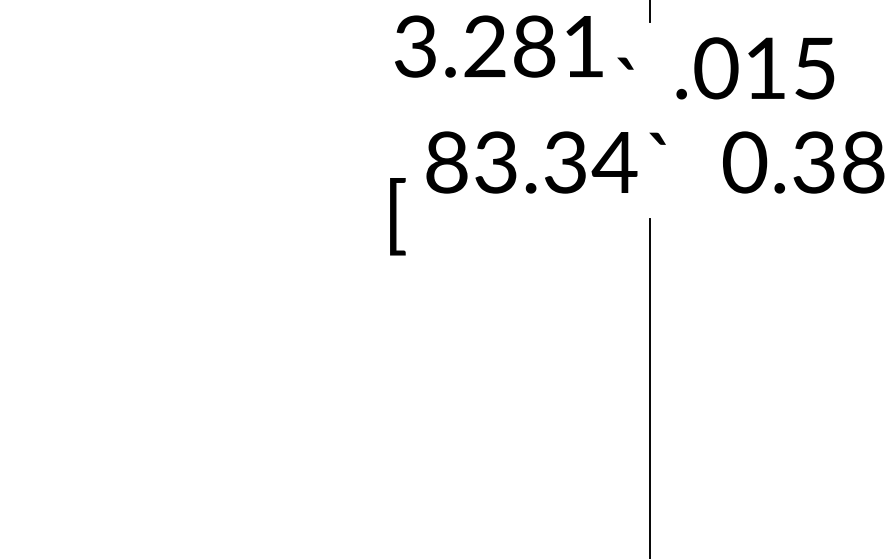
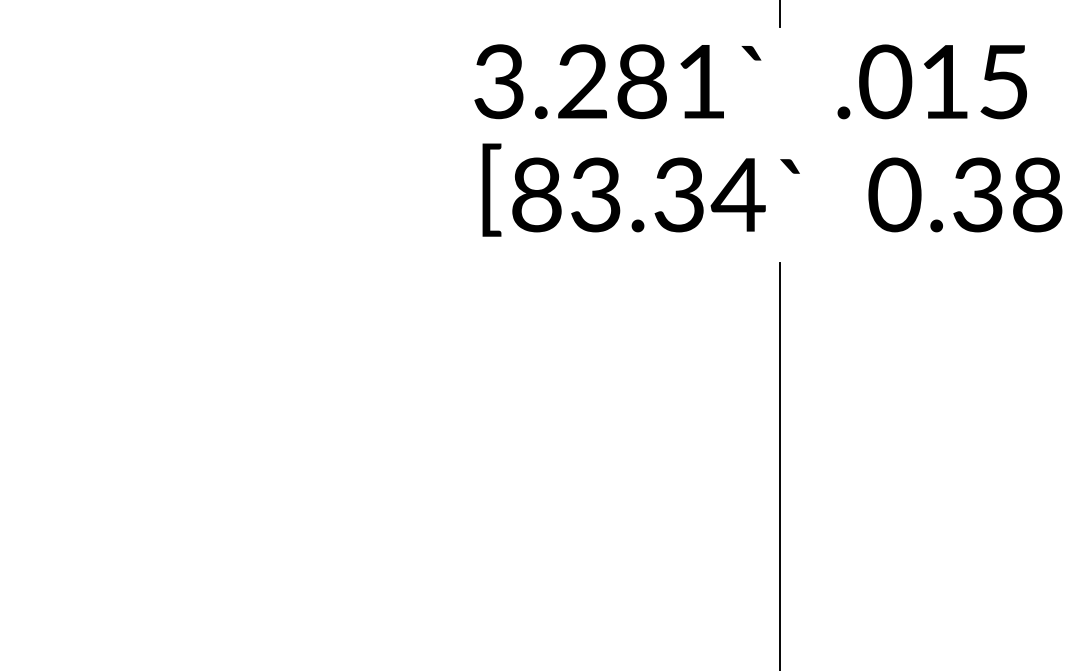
text: (498, 46) -> (598, 81), moved
text: (625, 63) -> (751, 53), moved
text: (754, 68) -> (931, 81), moved
text: (397, 216) -> (491, 189), moved

